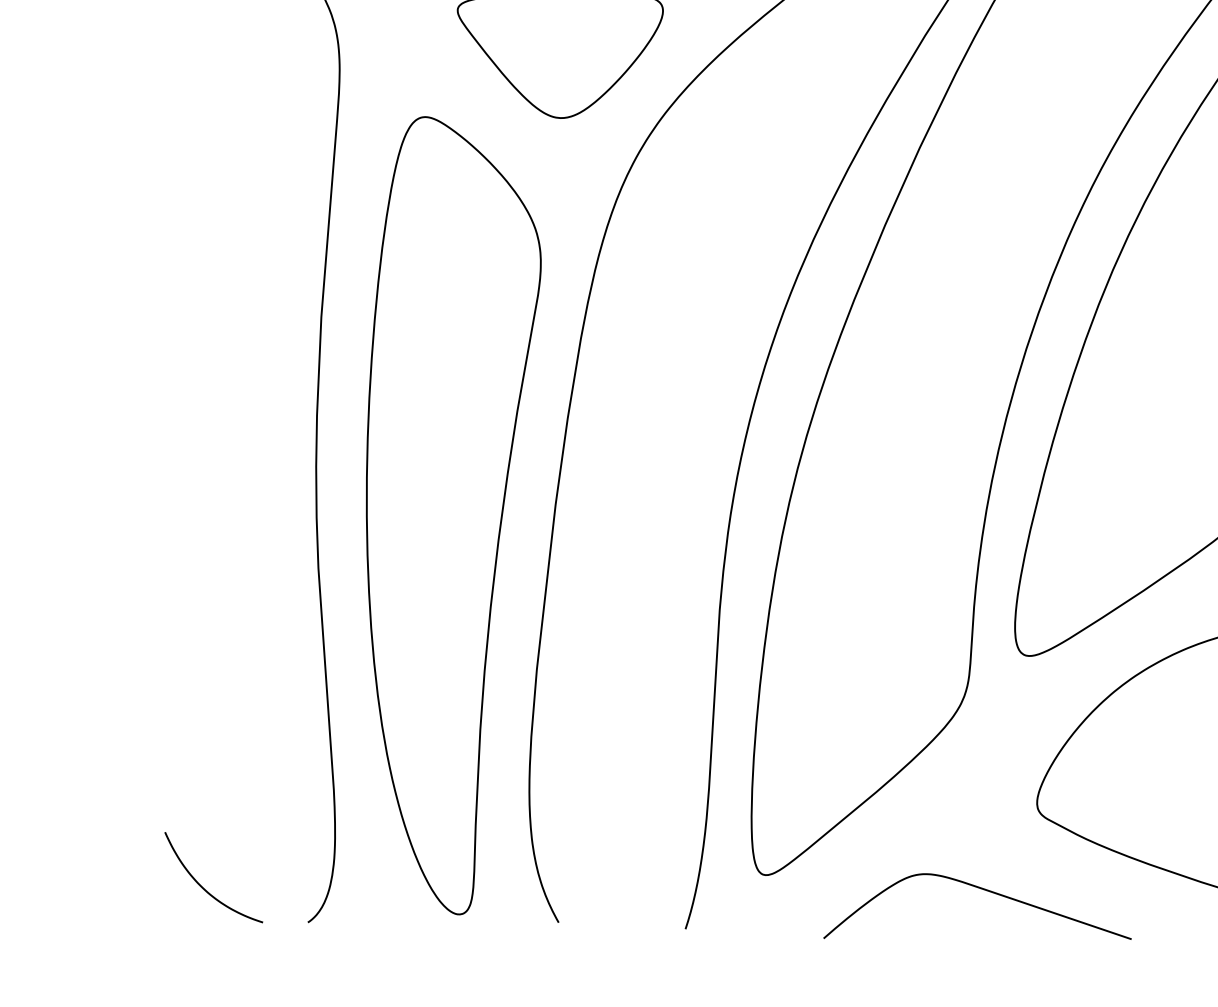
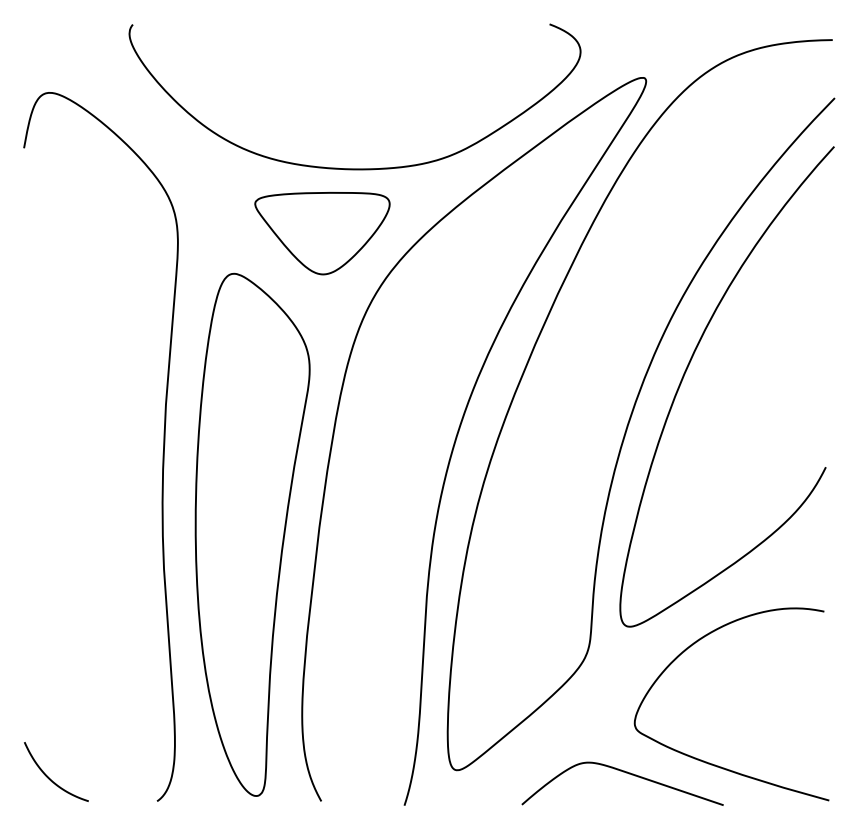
curve: (203, 886) -> (49, 777), moved
curve: (983, 890) -> (626, 773), moved

